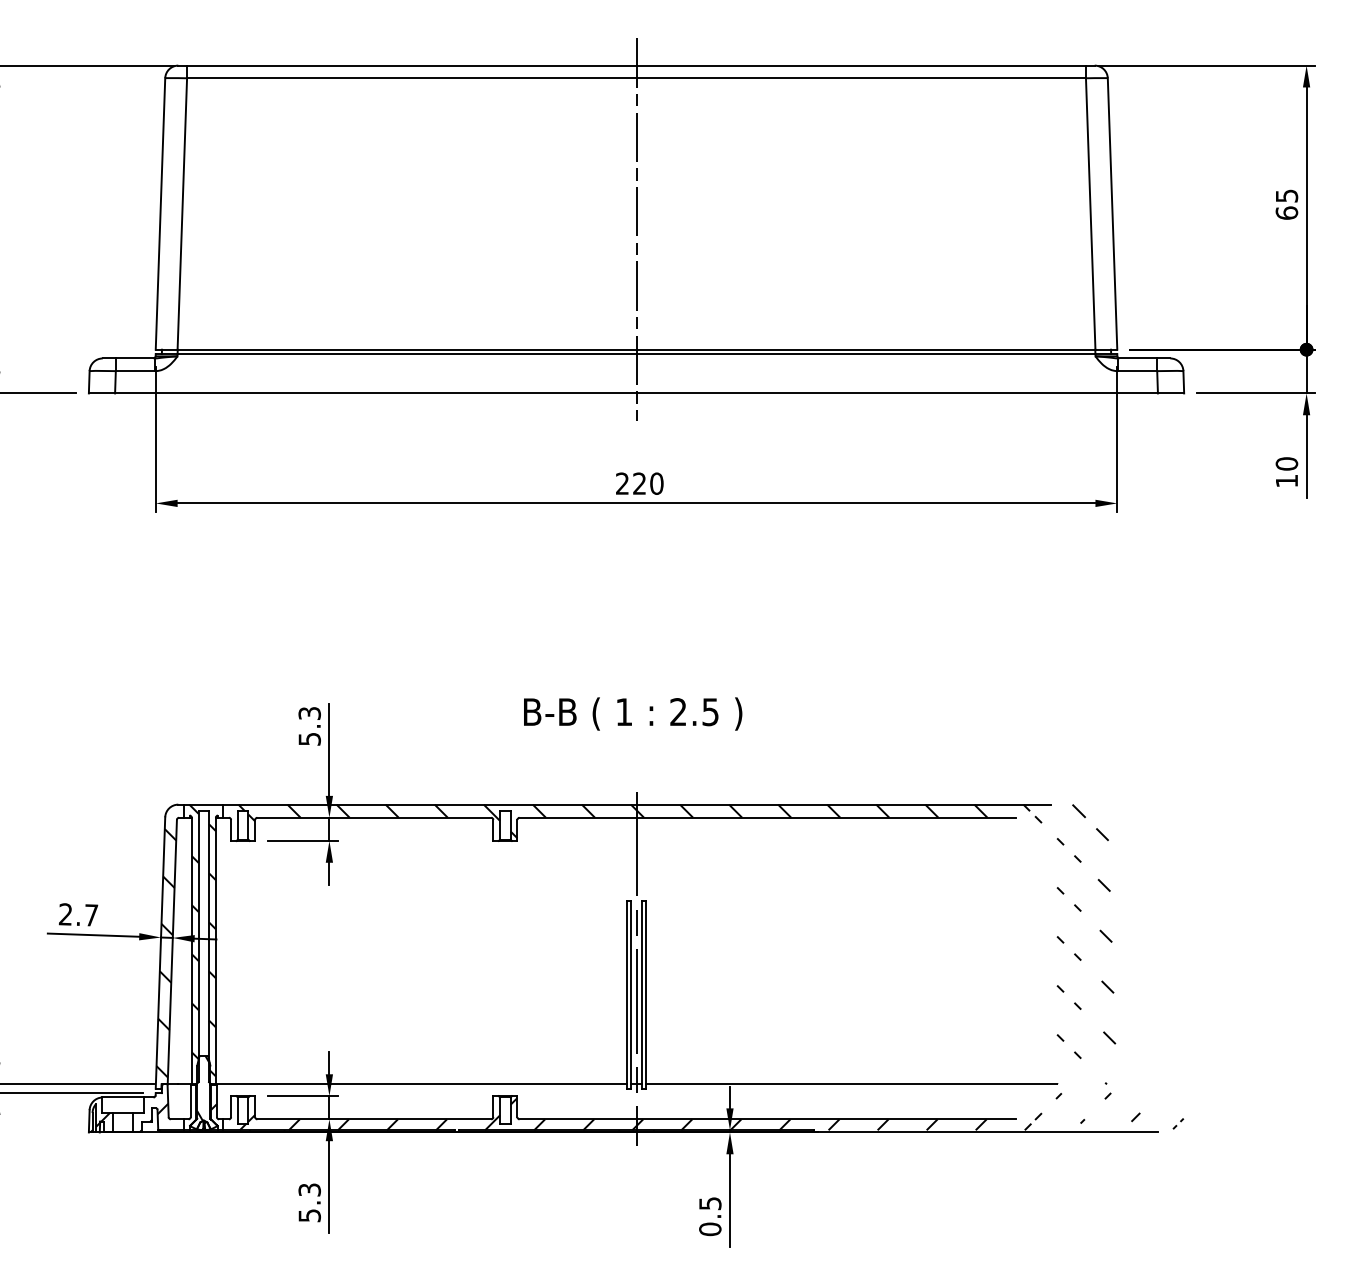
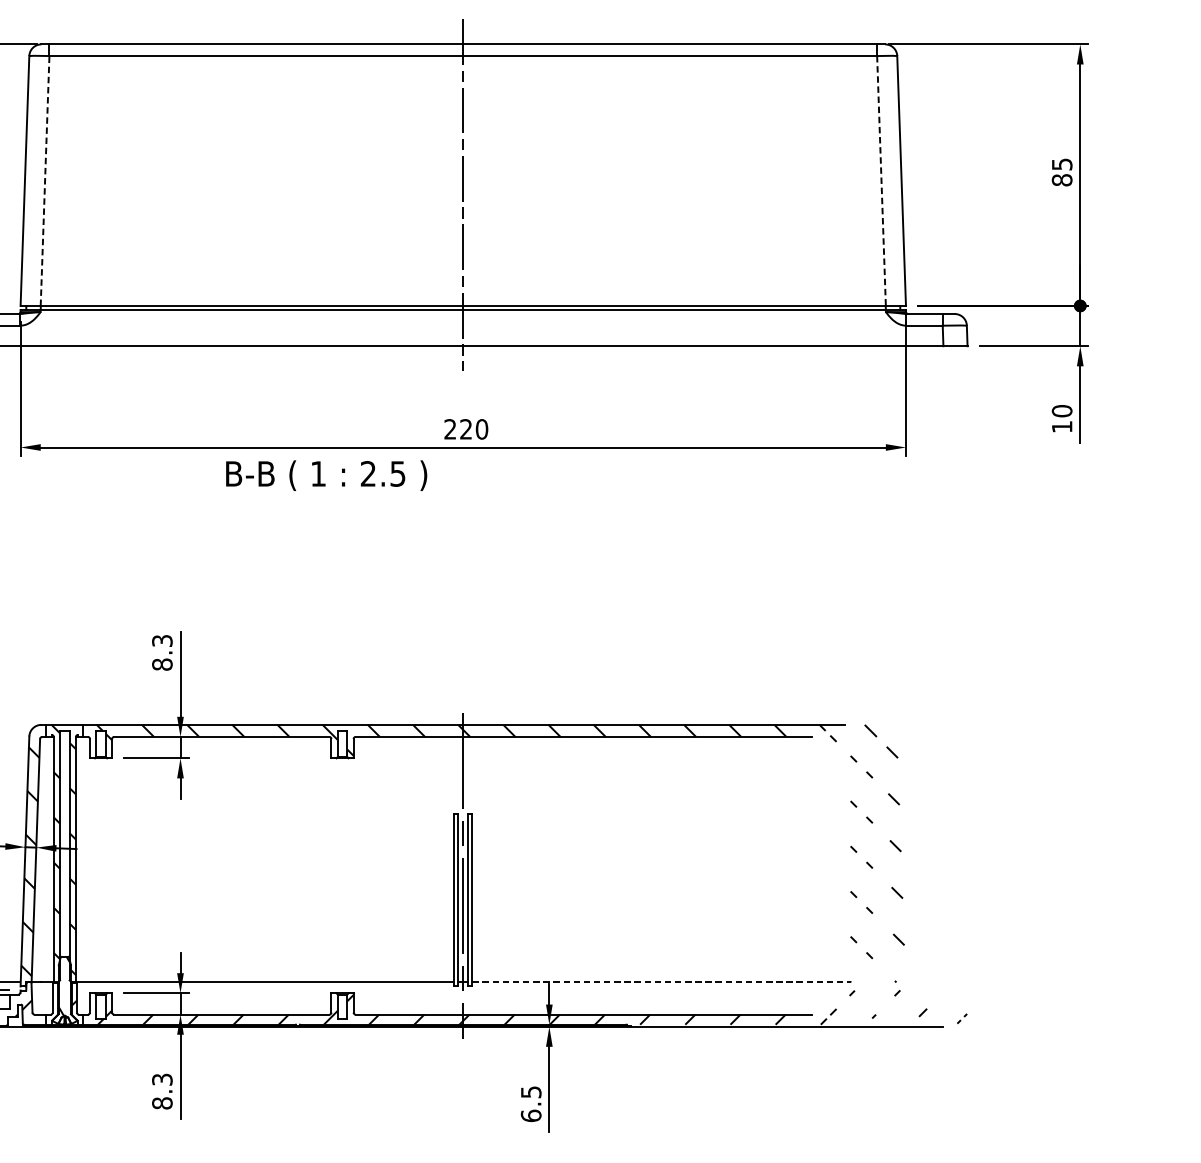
text: (1286, 212) -> (1061, 179), 65 -> 85
line: (182, 214) -> (45, 181), solid -> dashed
line: (1090, 214) -> (881, 181), solid -> dashed
text: (633, 713) -> (326, 475), moved
text: (309, 738) -> (162, 663), 5.3 -> 8.3
line: (852, 1084) -> (662, 982), solid -> dashed
text: (309, 1215) -> (162, 1103), 5.3 -> 8.3
text: (710, 1229) -> (531, 1116), 0.5 -> 6.5

